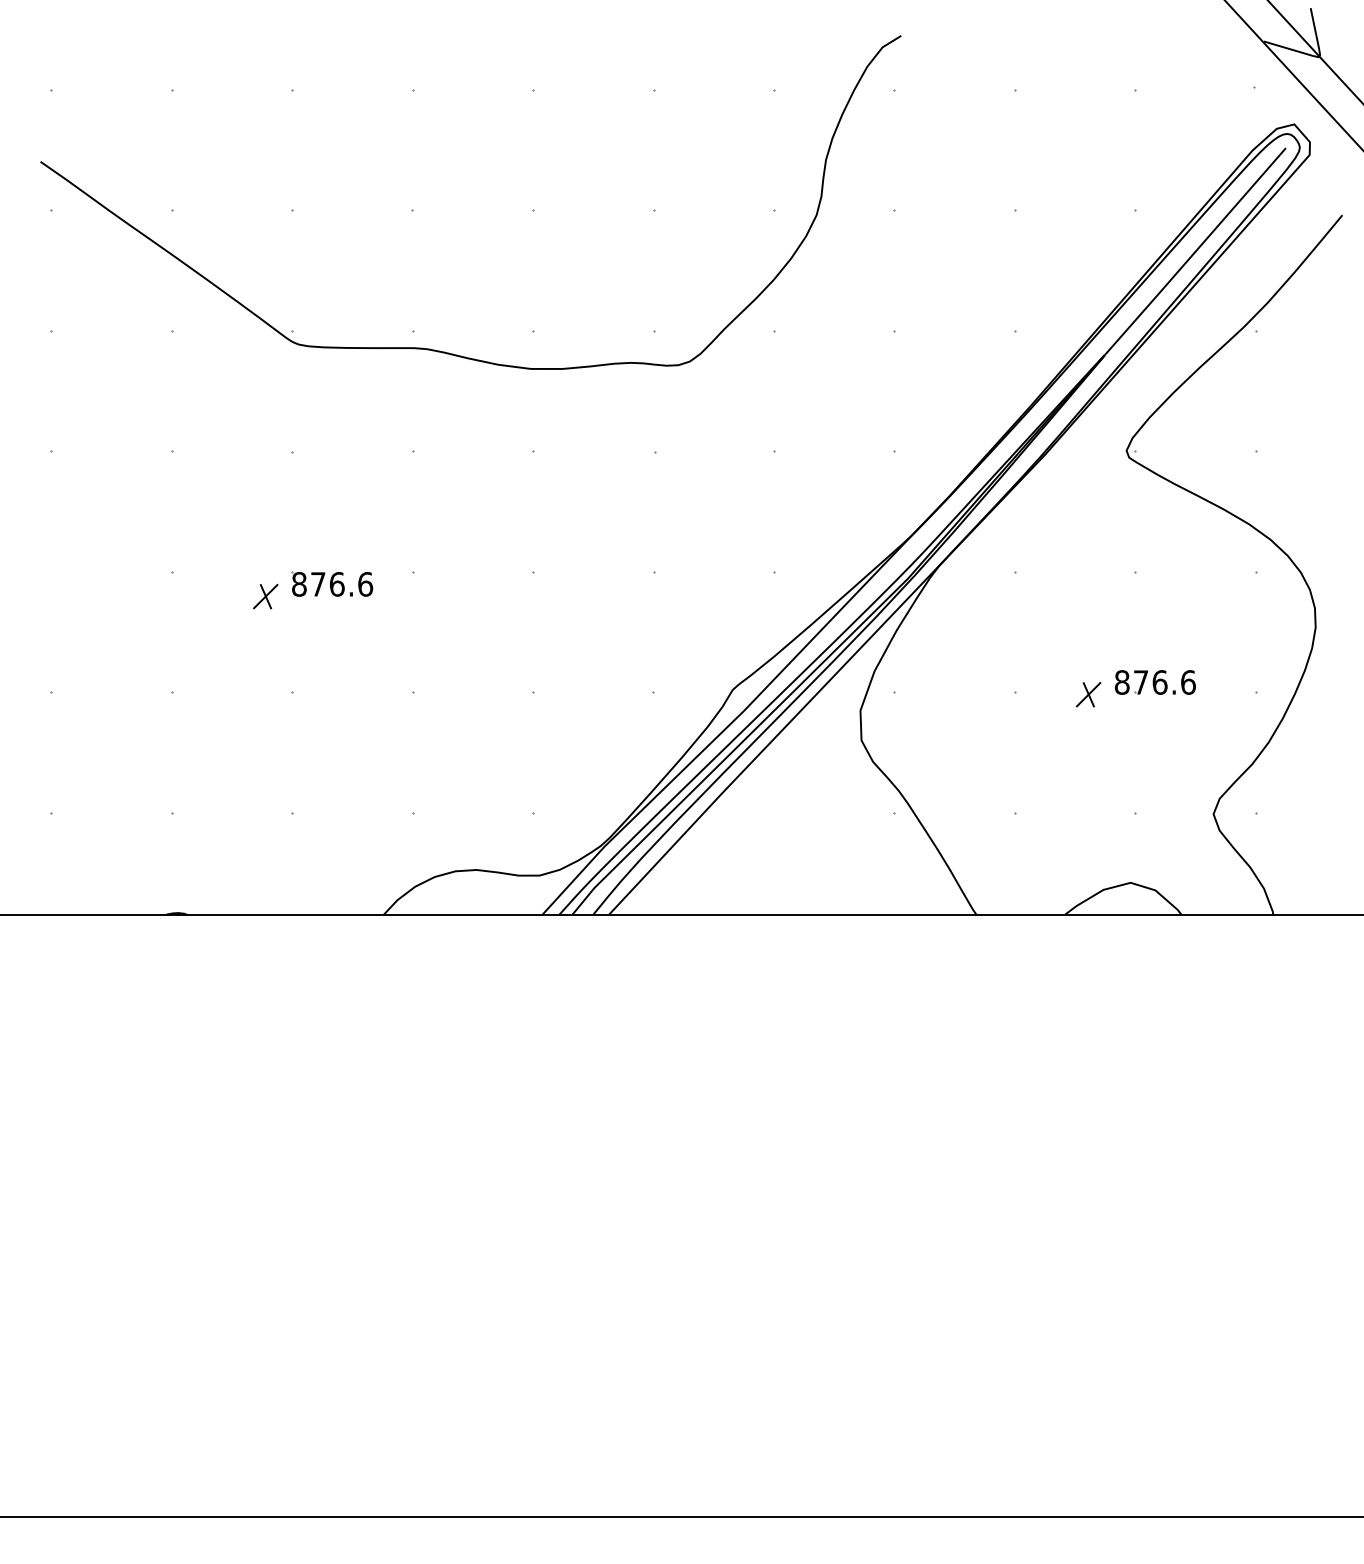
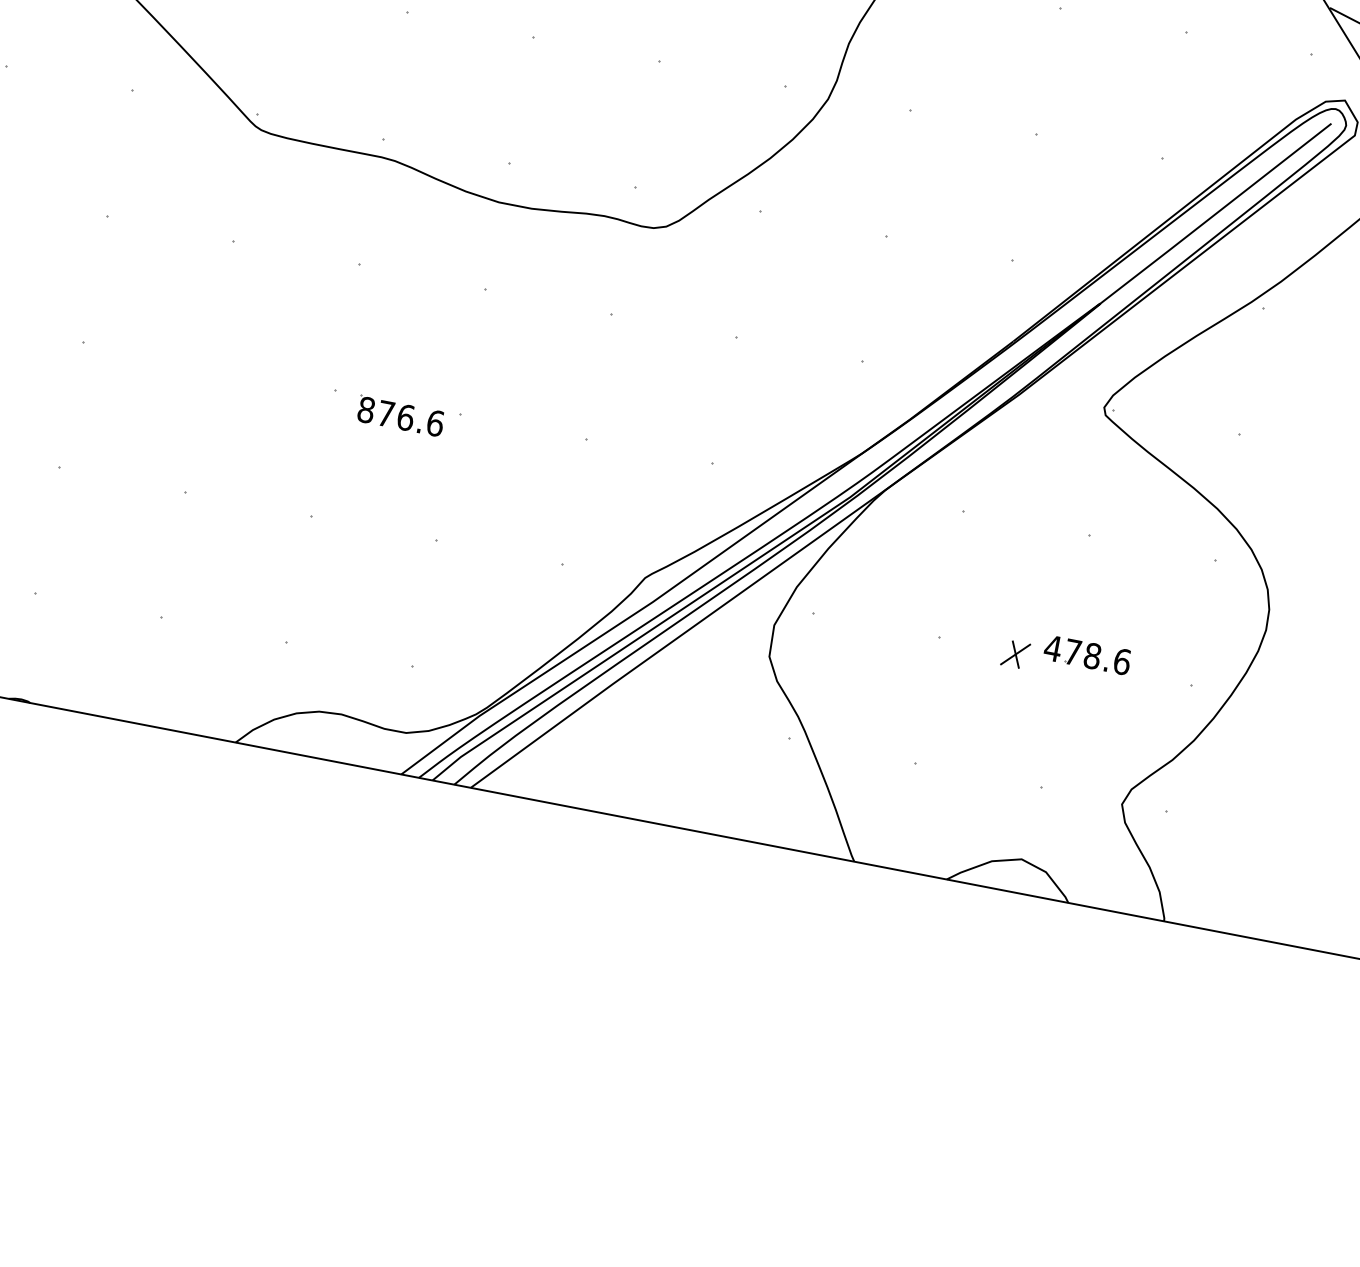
part: (332, 583) -> (401, 415), moved
part: (265, 596) -> (176, 386), removed
text: (1140, 682) -> (1072, 652), 876.6 -> 478.6

